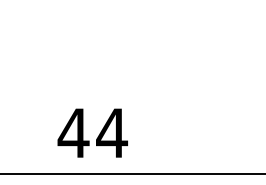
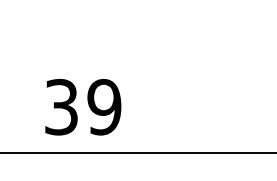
text: (92, 132) -> (82, 106), 44 -> 39

